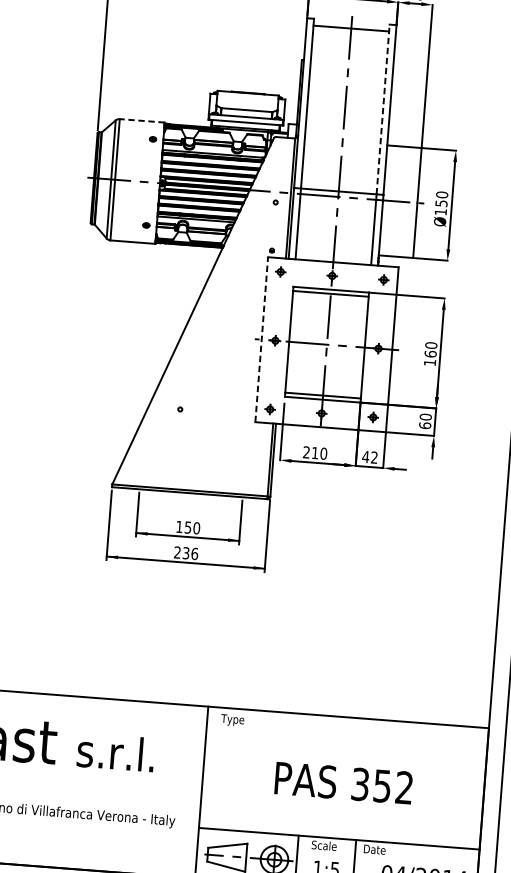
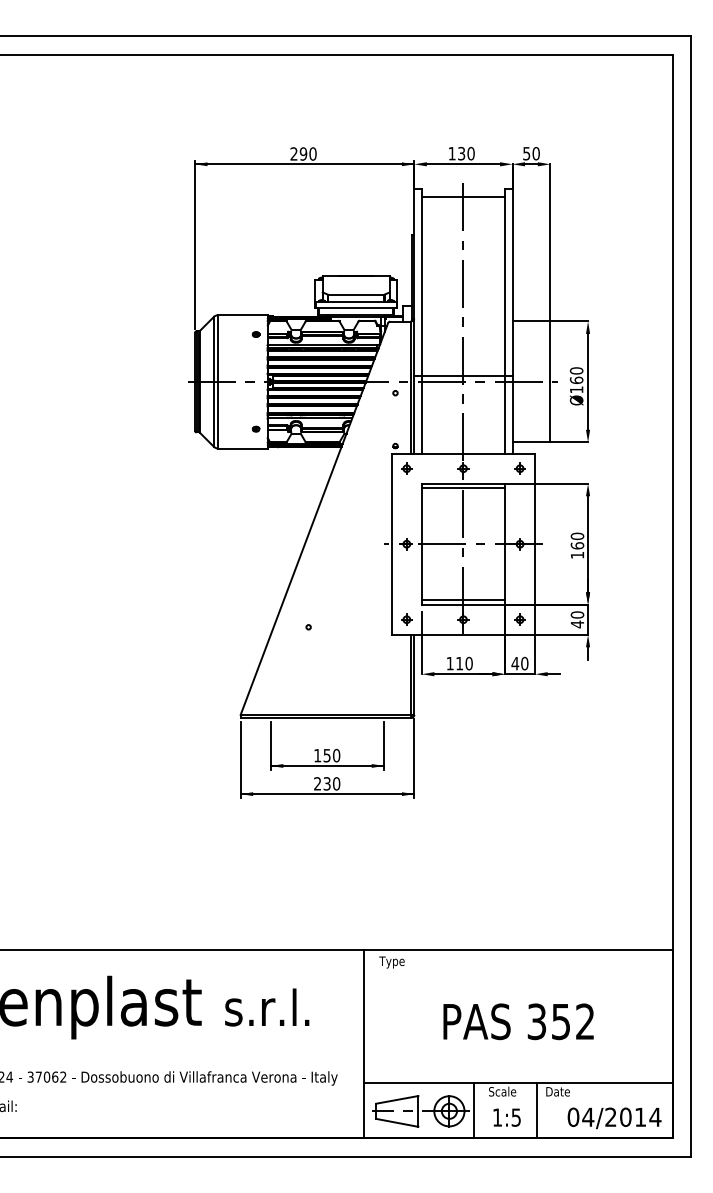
line: (382, 109) -> (504, 282), dashed -> solid
line: (141, 121) -> (242, 315), dashed -> solid
text: (441, 202) -> (576, 379), Ø150 -> Ø160
line: (261, 339) -> (391, 544), dashed -> solid
text: (425, 425) -> (577, 624), 60 -> 40
text: (305, 452) -> (449, 663), 210 -> 110
text: (374, 457) -> (524, 663), 42 -> 40
text: (194, 553) -> (336, 783), 236 -> 230

